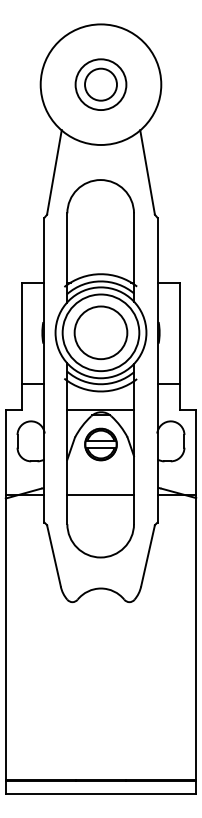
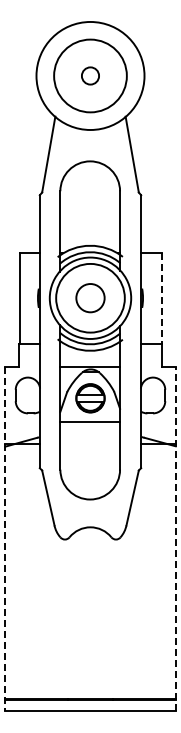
circle: (101, 84) -> (90, 75), size x0.6
circle: (101, 84) -> (90, 75), size x1.6
circle: (101, 331) -> (90, 297), size x0.6
line: (180, 334) -> (161, 299), solid -> dashed
line: (101, 494) -> (90, 421), moved
line: (6, 602) -> (5, 539), solid -> dashed
line: (195, 602) -> (175, 539), solid -> dashed

